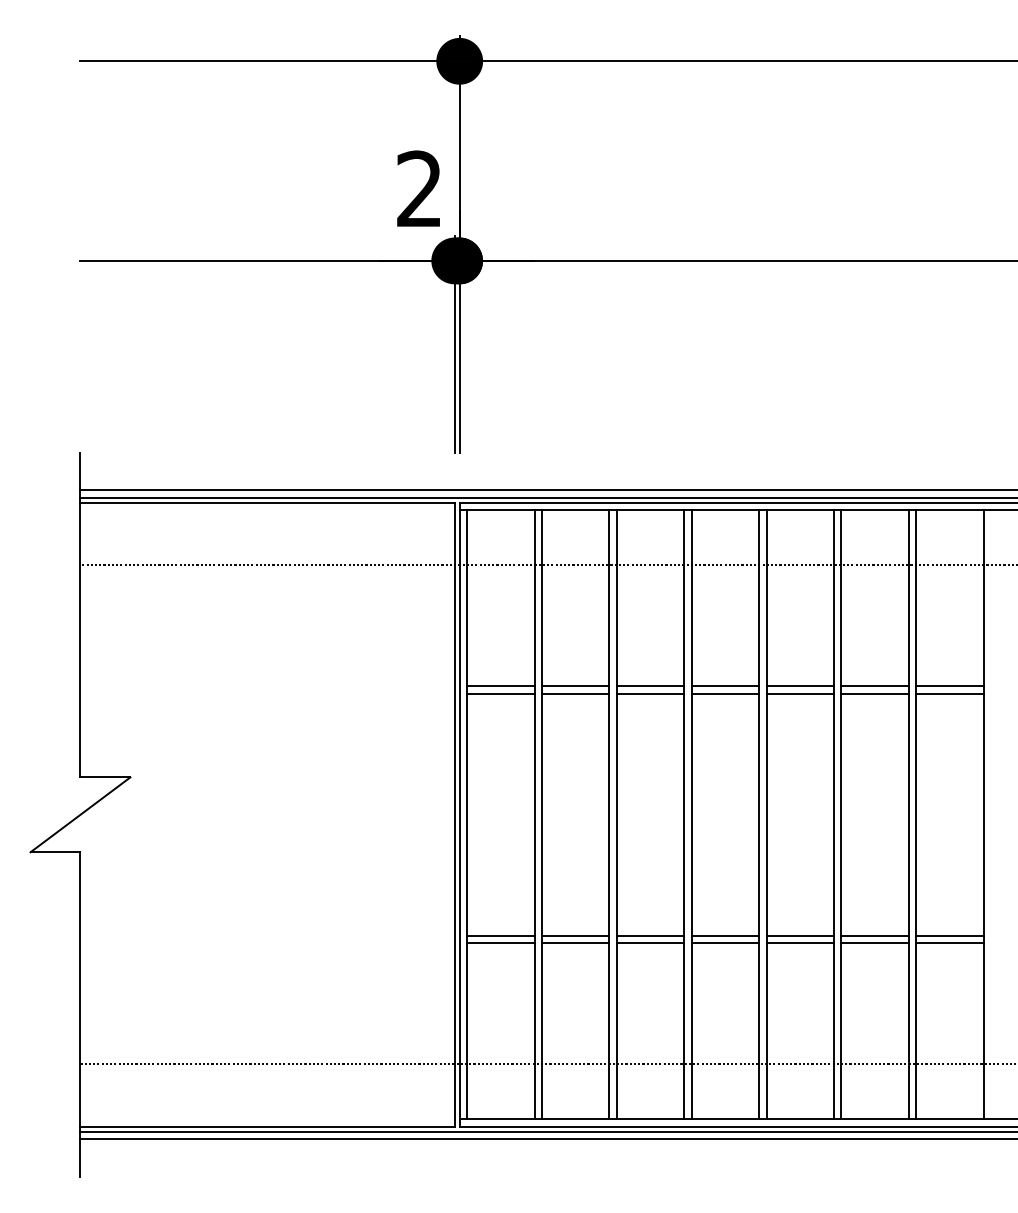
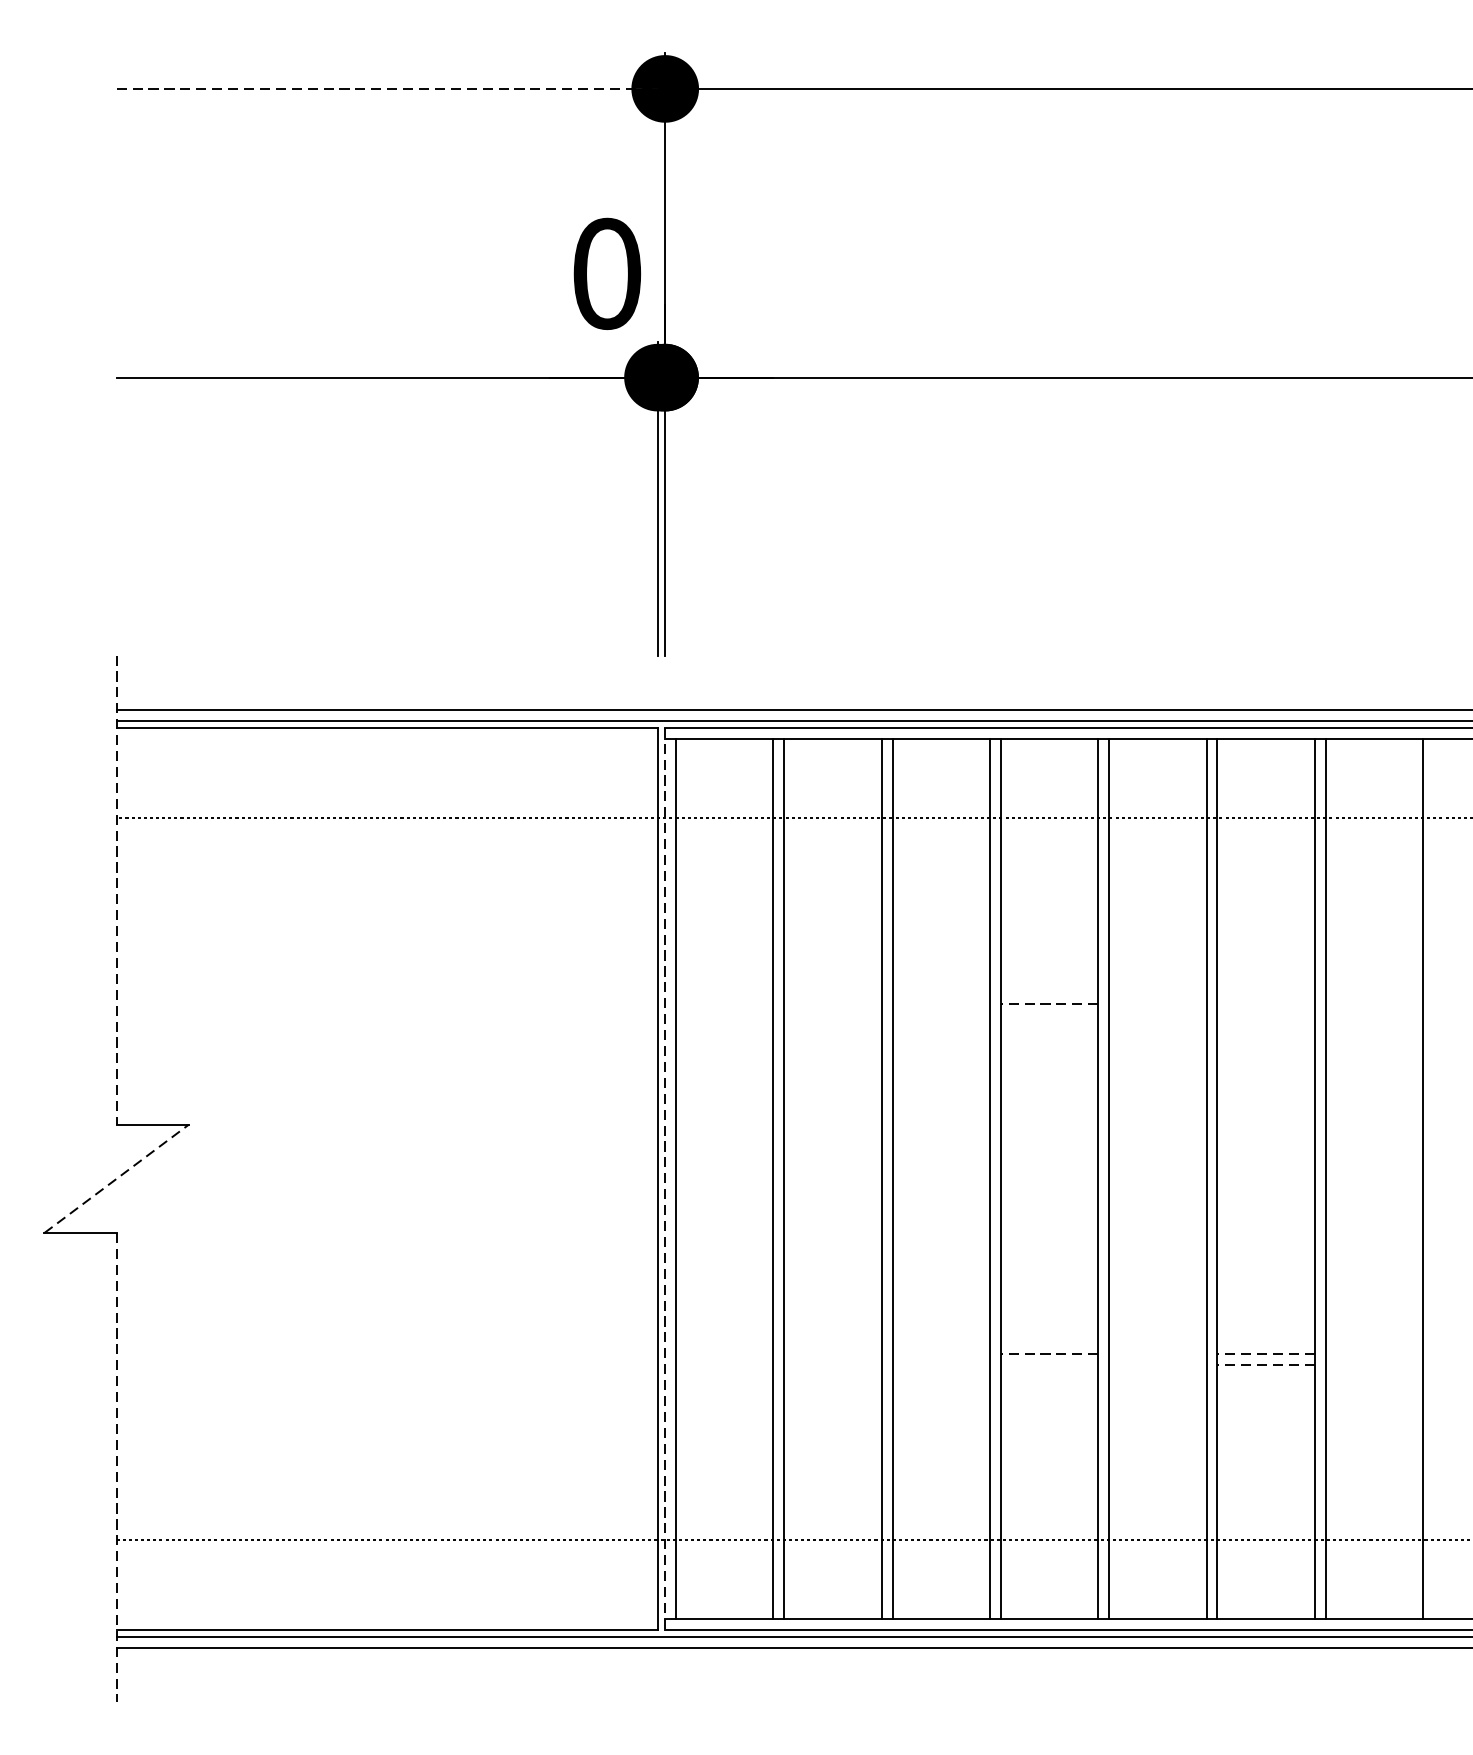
line: (270, 61) -> (391, 89), solid -> dashed
text: (419, 188) -> (607, 272), 2 -> 0
line: (80, 615) -> (116, 890), solid -> dashed
line: (500, 686) -> (724, 993), removed
line: (575, 686) -> (832, 993), removed
line: (650, 686) -> (941, 993), removed
line: (725, 686) -> (1049, 993), removed
line: (799, 686) -> (1156, 993), removed
line: (874, 686) -> (1265, 993), removed
line: (949, 686) -> (1373, 993), removed
line: (500, 693) -> (724, 1003), removed
line: (575, 693) -> (832, 1003), removed
line: (650, 693) -> (941, 1003), removed
line: (725, 693) -> (1049, 1003), solid -> dashed
line: (799, 693) -> (1156, 1003), removed
line: (874, 693) -> (1265, 1003), removed
line: (949, 693) -> (1373, 1003), removed
line: (80, 814) -> (116, 1178), solid -> dashed
line: (459, 814) -> (664, 1178), solid -> dashed
line: (500, 935) -> (724, 1353), removed
line: (575, 935) -> (832, 1353), removed
line: (650, 935) -> (941, 1353), removed
line: (725, 935) -> (1049, 1353), solid -> dashed
line: (799, 935) -> (1156, 1353), removed
line: (875, 935) -> (1266, 1353), solid -> dashed
line: (949, 935) -> (1373, 1353), removed
line: (500, 943) -> (724, 1364), removed
line: (575, 943) -> (832, 1364), removed
line: (650, 943) -> (941, 1364), removed
line: (725, 943) -> (1049, 1364), removed
line: (799, 943) -> (1156, 1364), removed
line: (875, 943) -> (1266, 1364), solid -> dashed
line: (949, 943) -> (1373, 1364), removed
line: (80, 1014) -> (116, 1467), solid -> dashed

